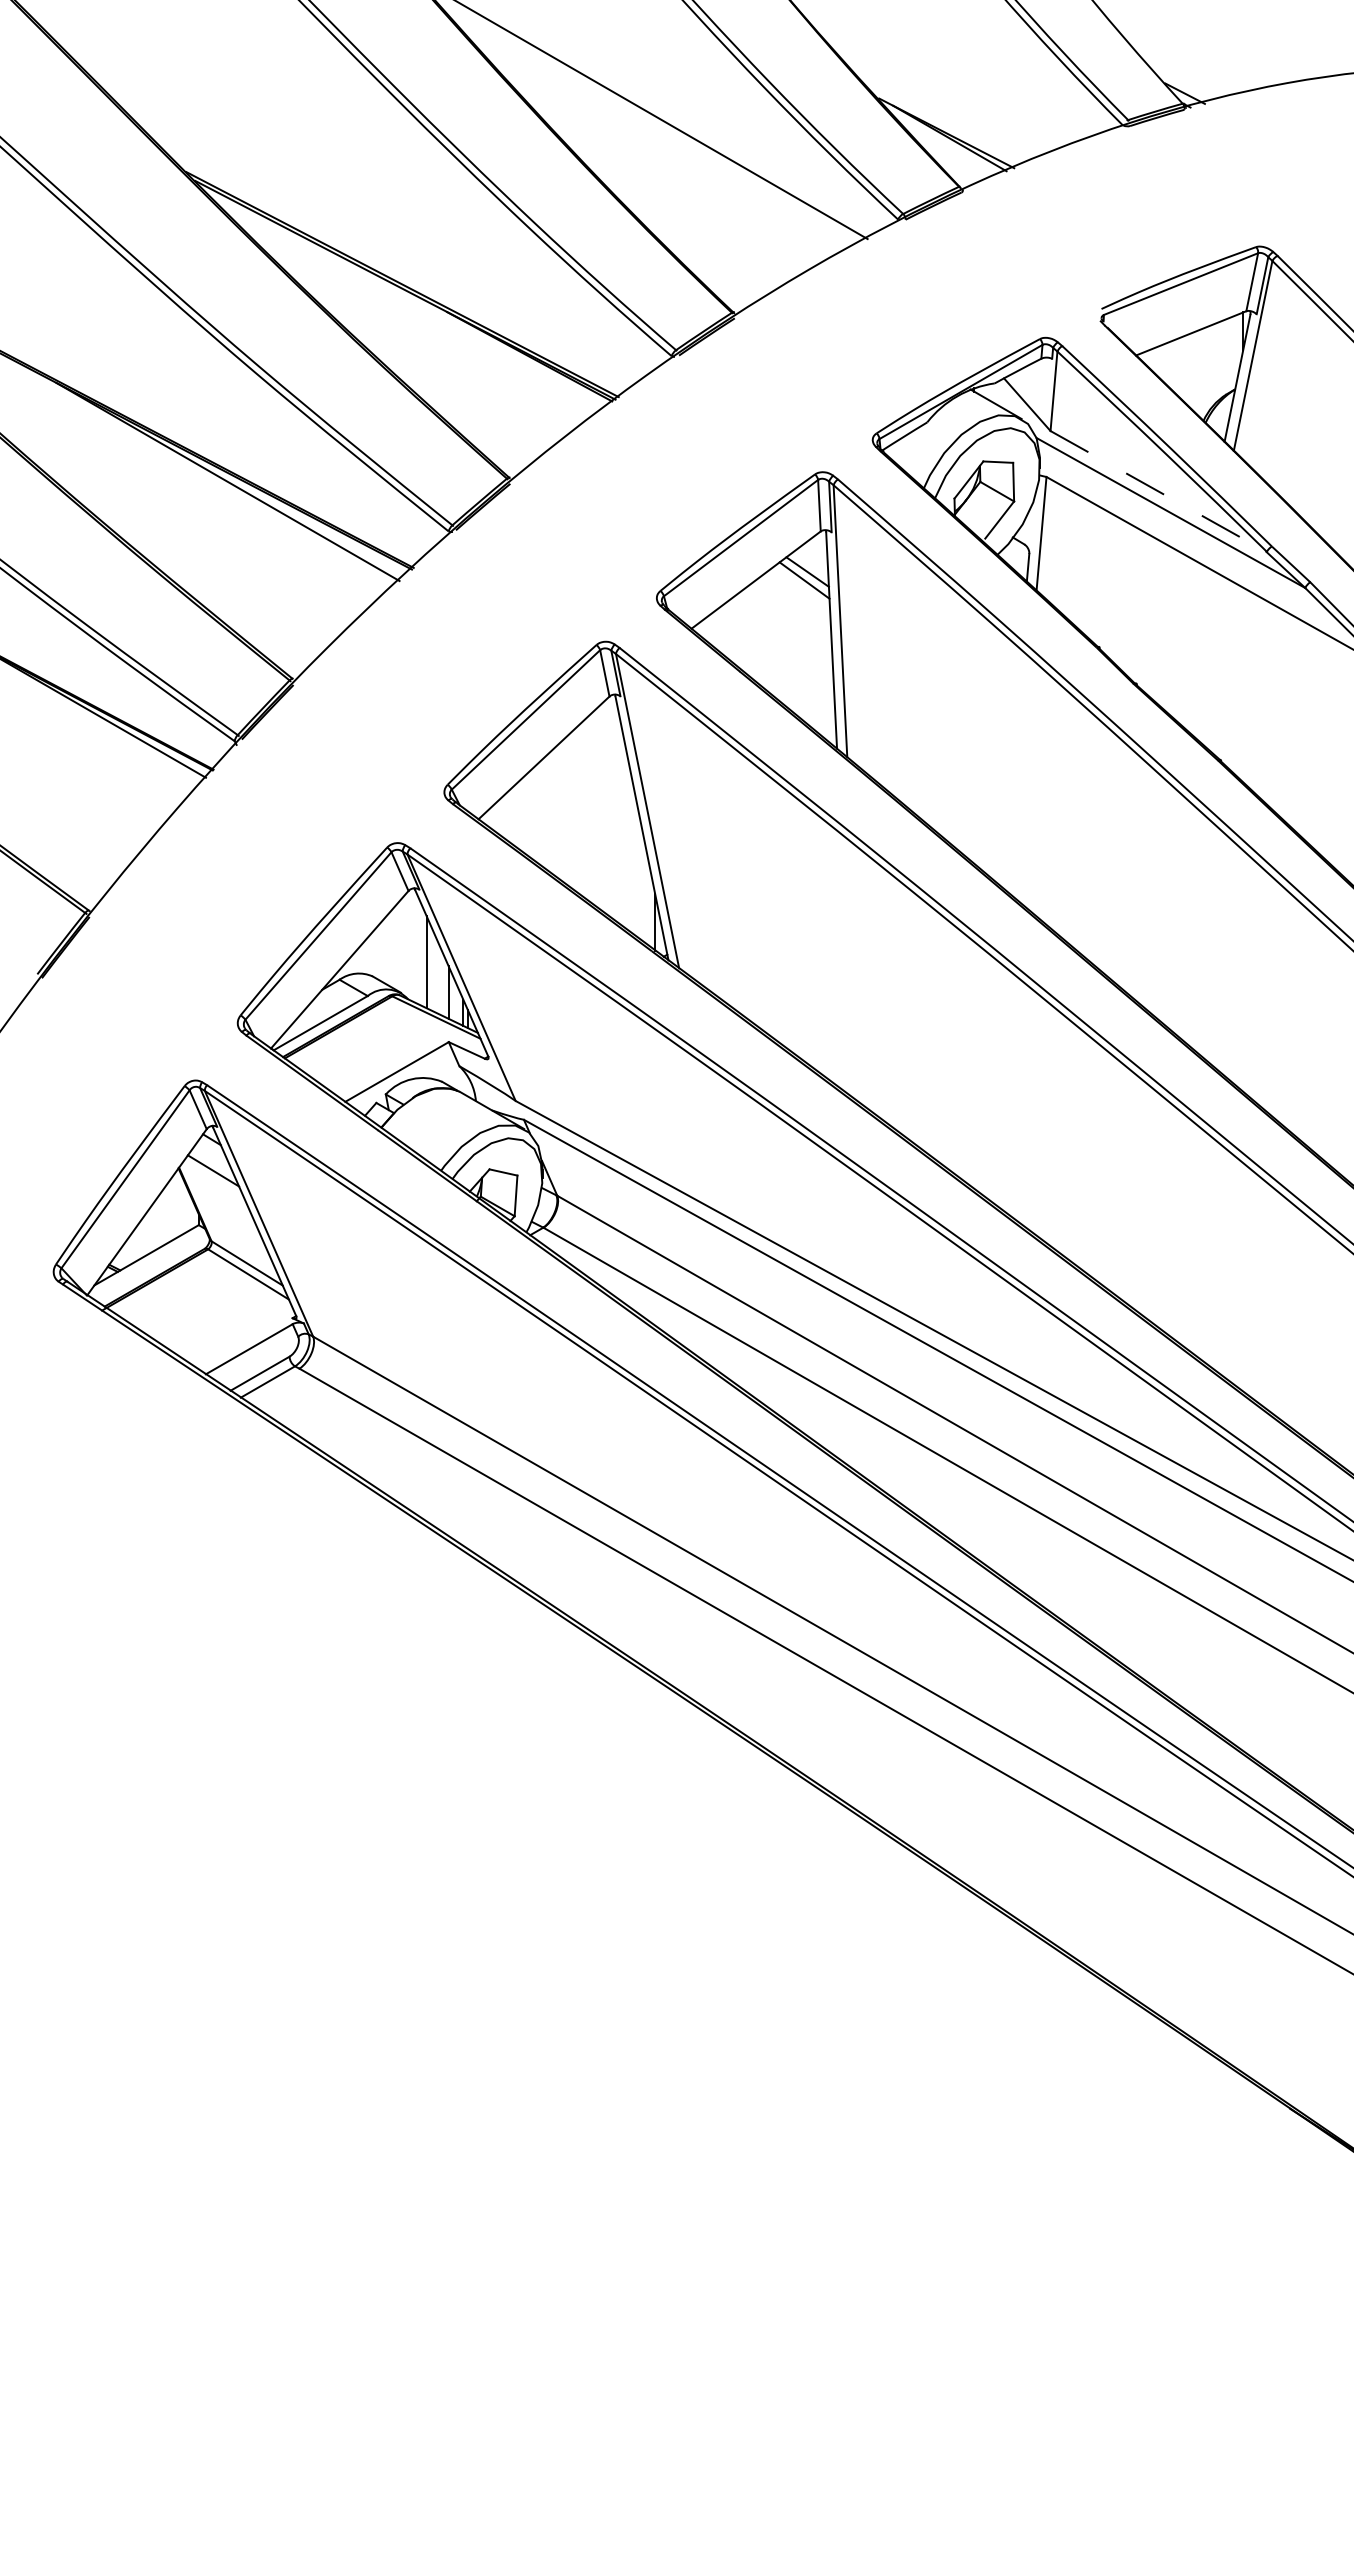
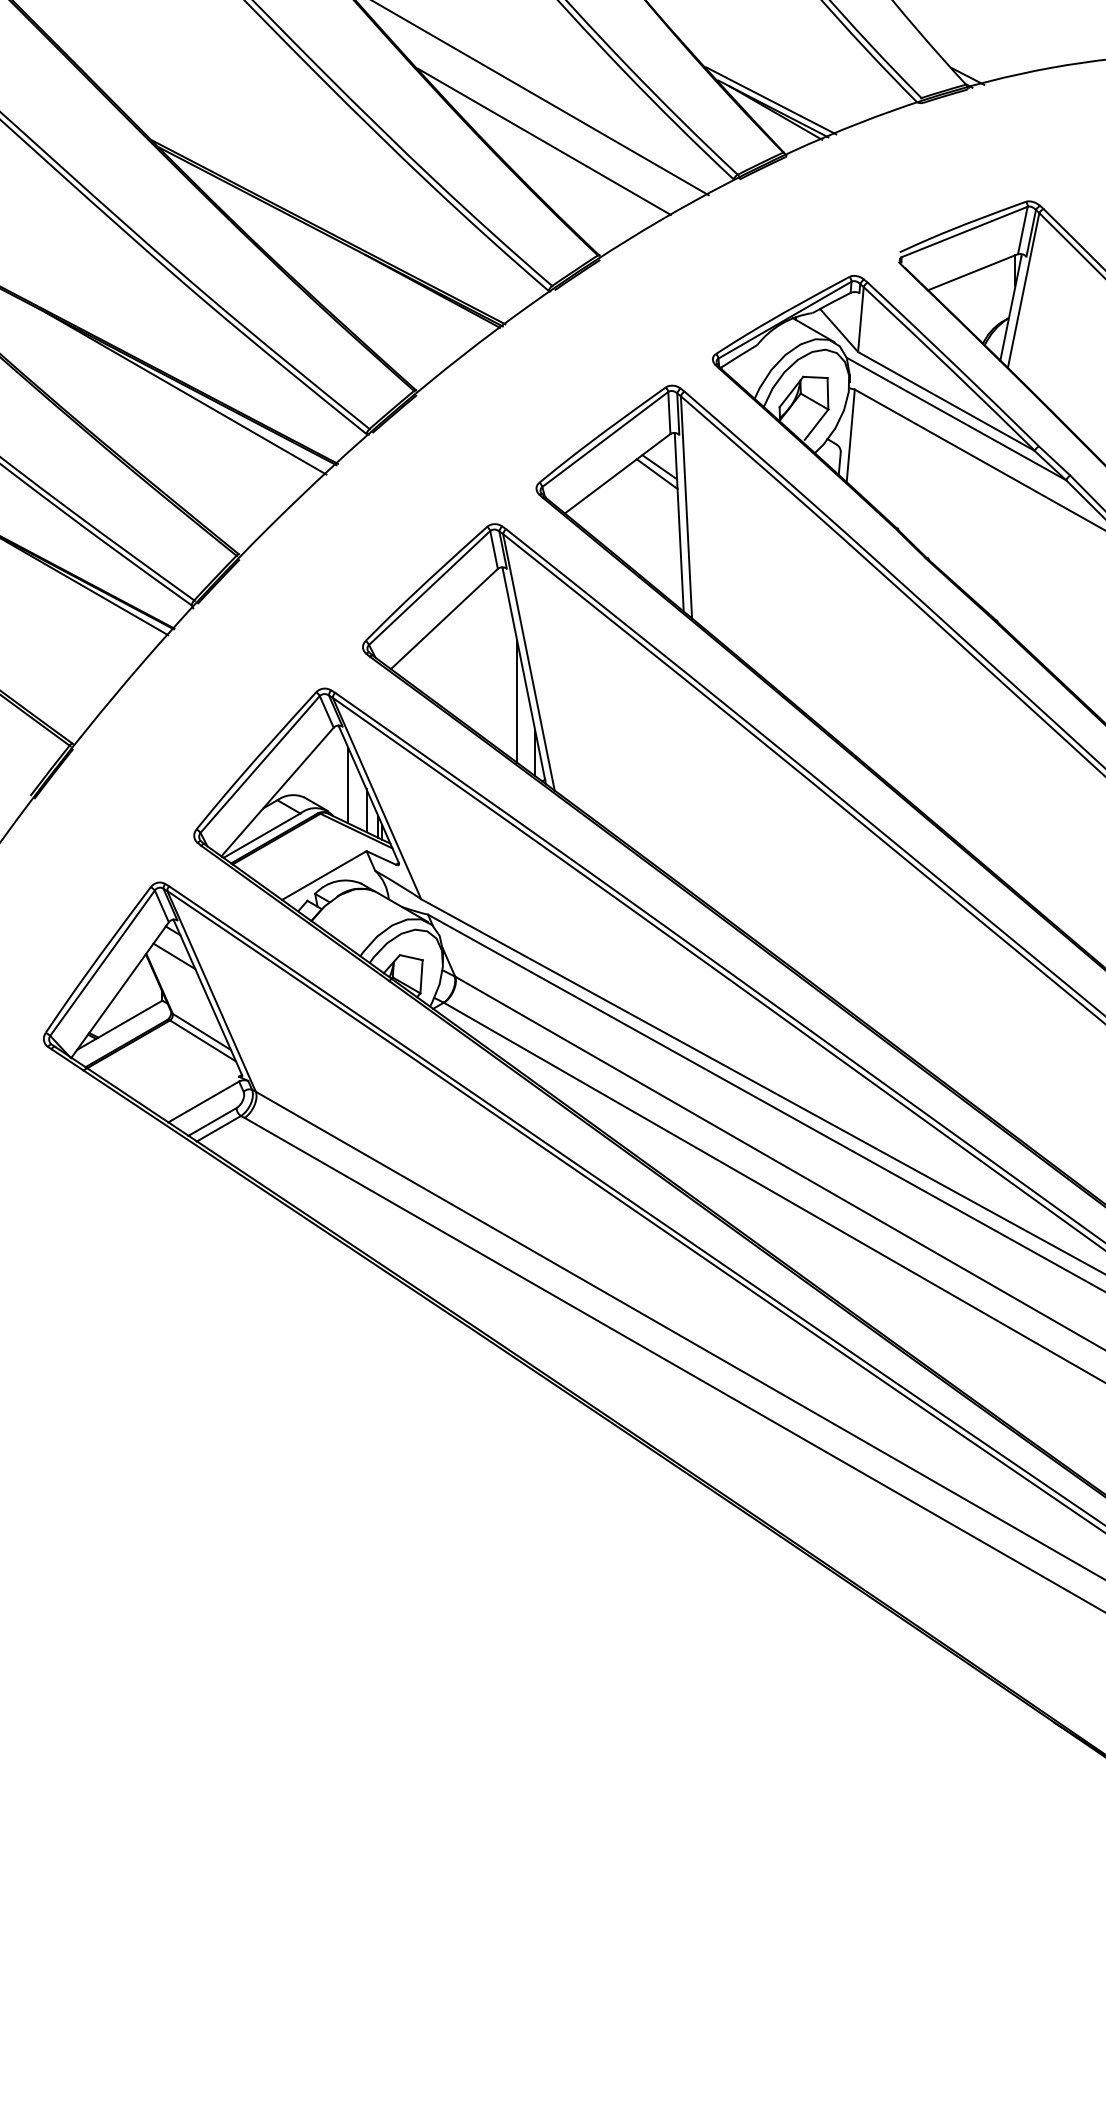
line: (943, 123) -> (770, 100), added
line: (666, 173) -> (544, 141), added
line: (1158, 491) -> (946, 401), dashed -> solid
line: (633, 858) -> (517, 701), added

